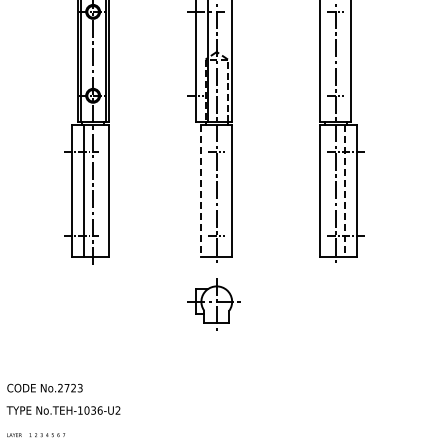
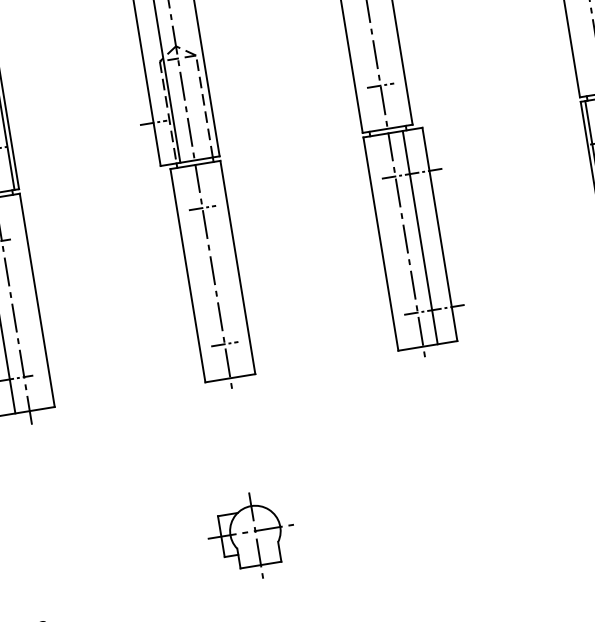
line: (201, 190) -> (188, 275), dashed -> solid
line: (344, 190) -> (420, 237), dashed -> solid
part: (213, 304) -> (250, 536), moved

